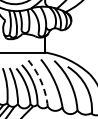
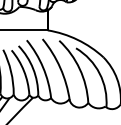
arc: (41, 82) -> (43, 67), dashed -> solid

